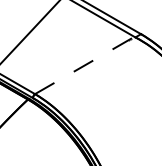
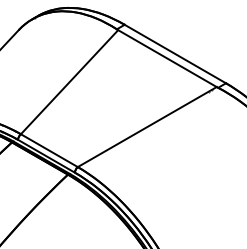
line: (84, 65) -> (147, 126), dashed -> solid

